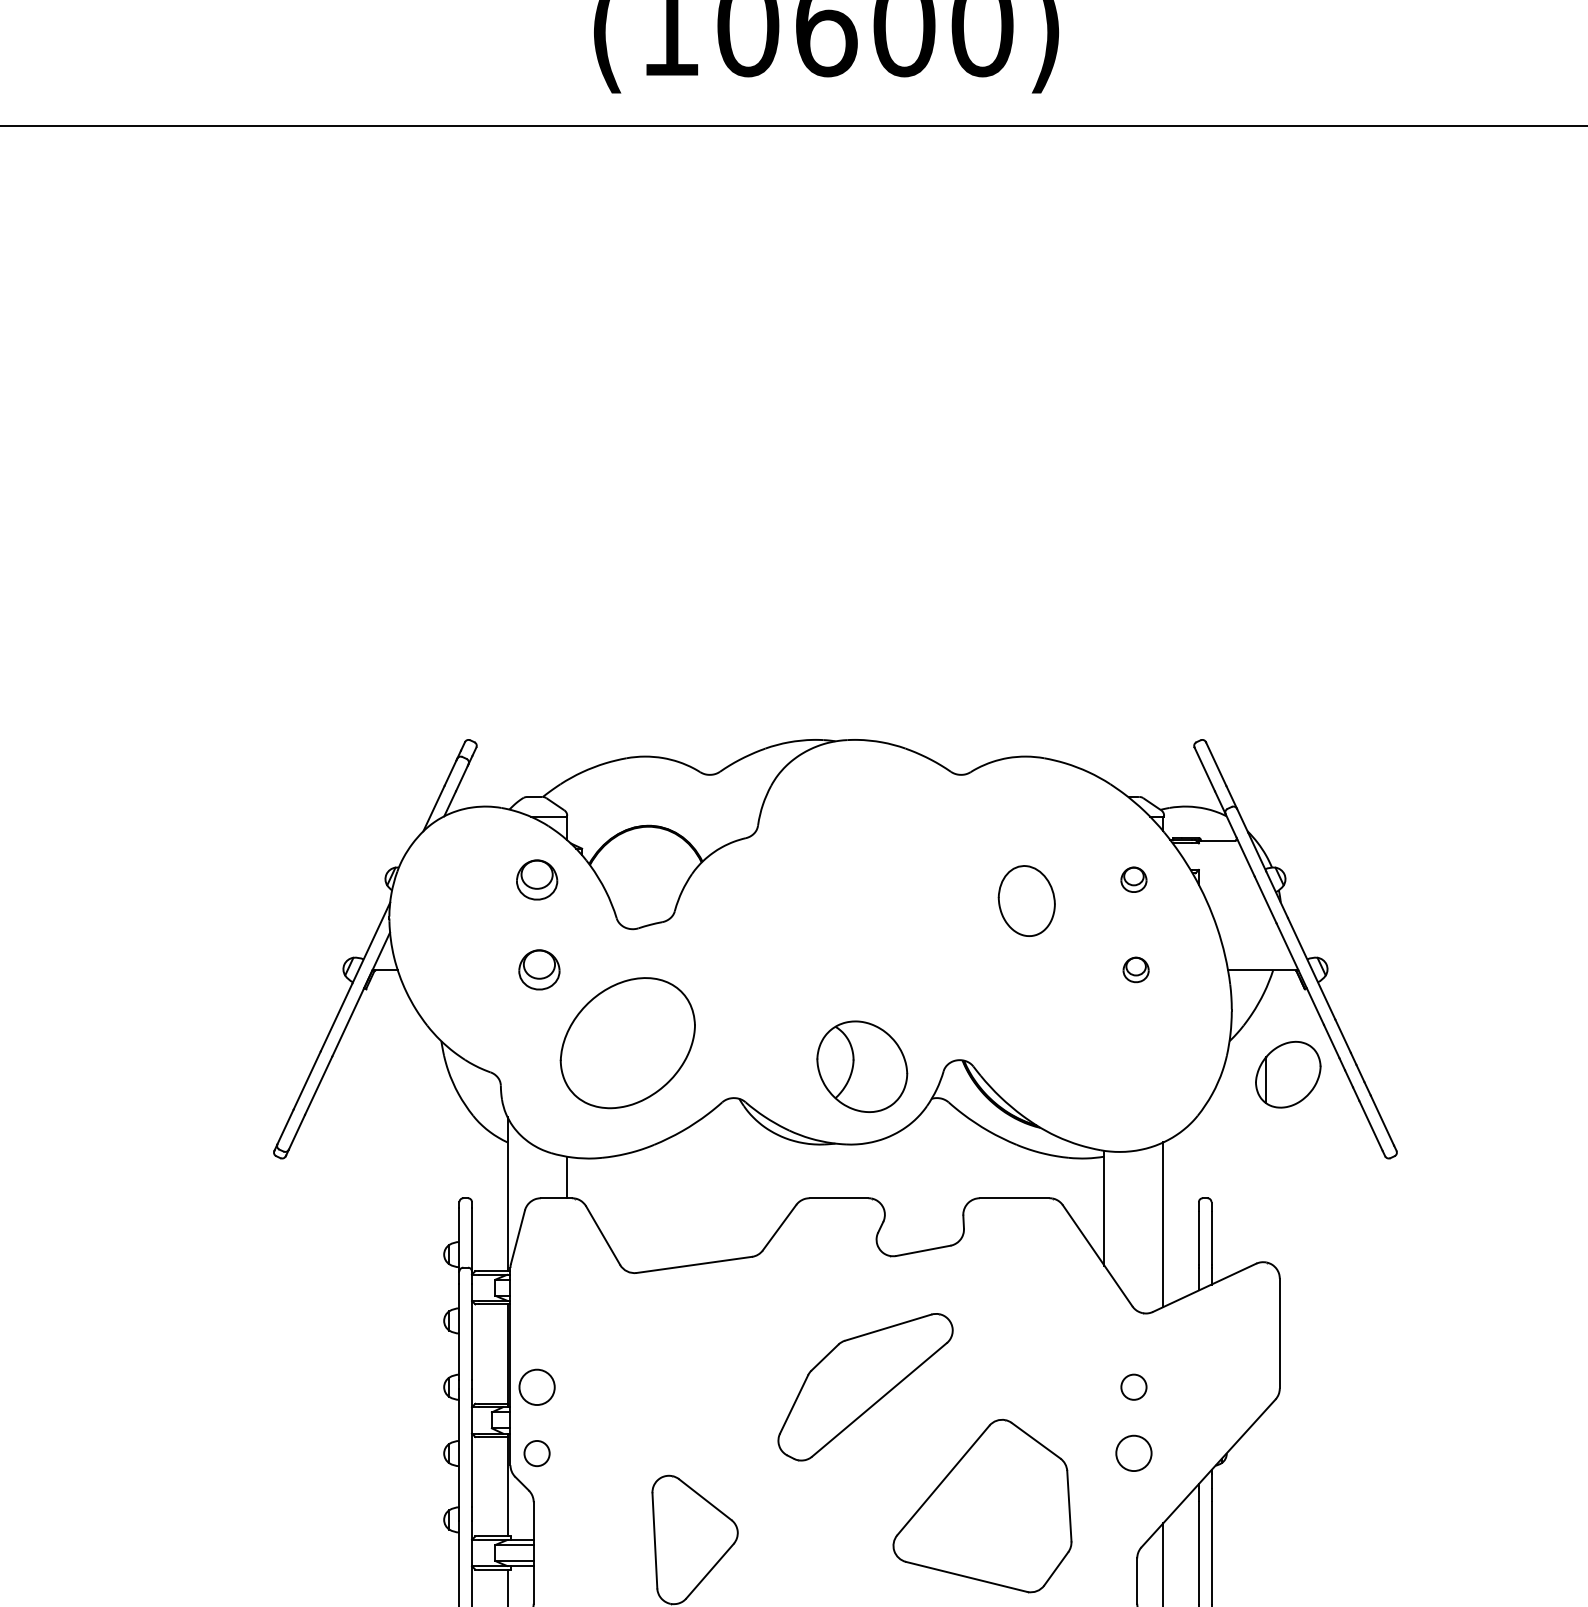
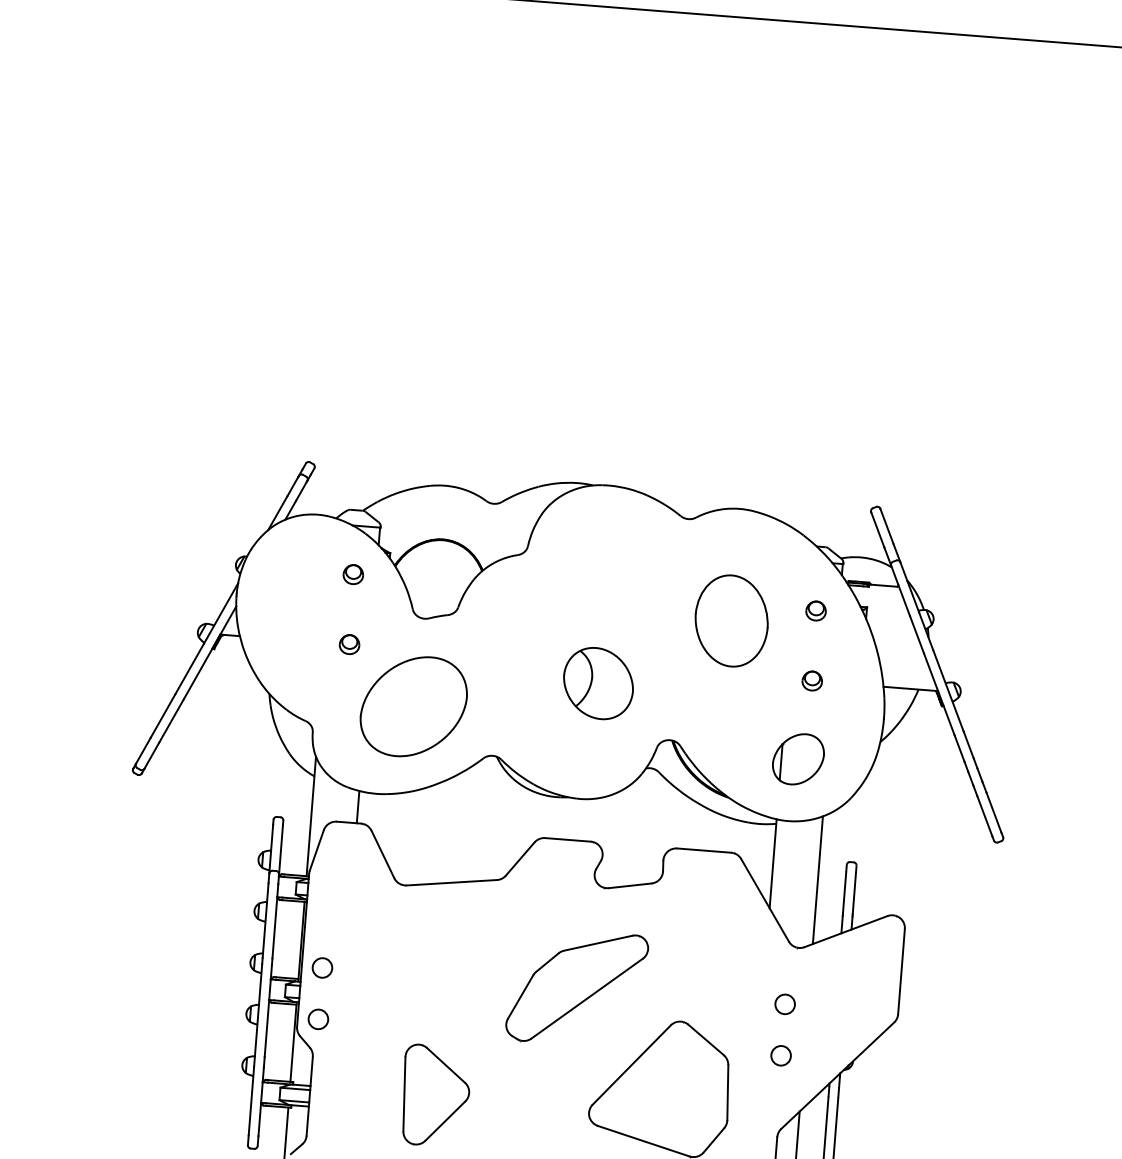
part: (536, 879) -> (352, 574), size x0.62
part: (1026, 900) -> (731, 620), size x1.67
part: (538, 969) -> (349, 644), size x0.62
part: (862, 1066) -> (598, 683), moved
part: (1288, 1074) -> (798, 759), moved
circle: (536, 1386) -> (322, 967), size x0.71
circle: (1133, 1453) -> (780, 1055), size x0.71

